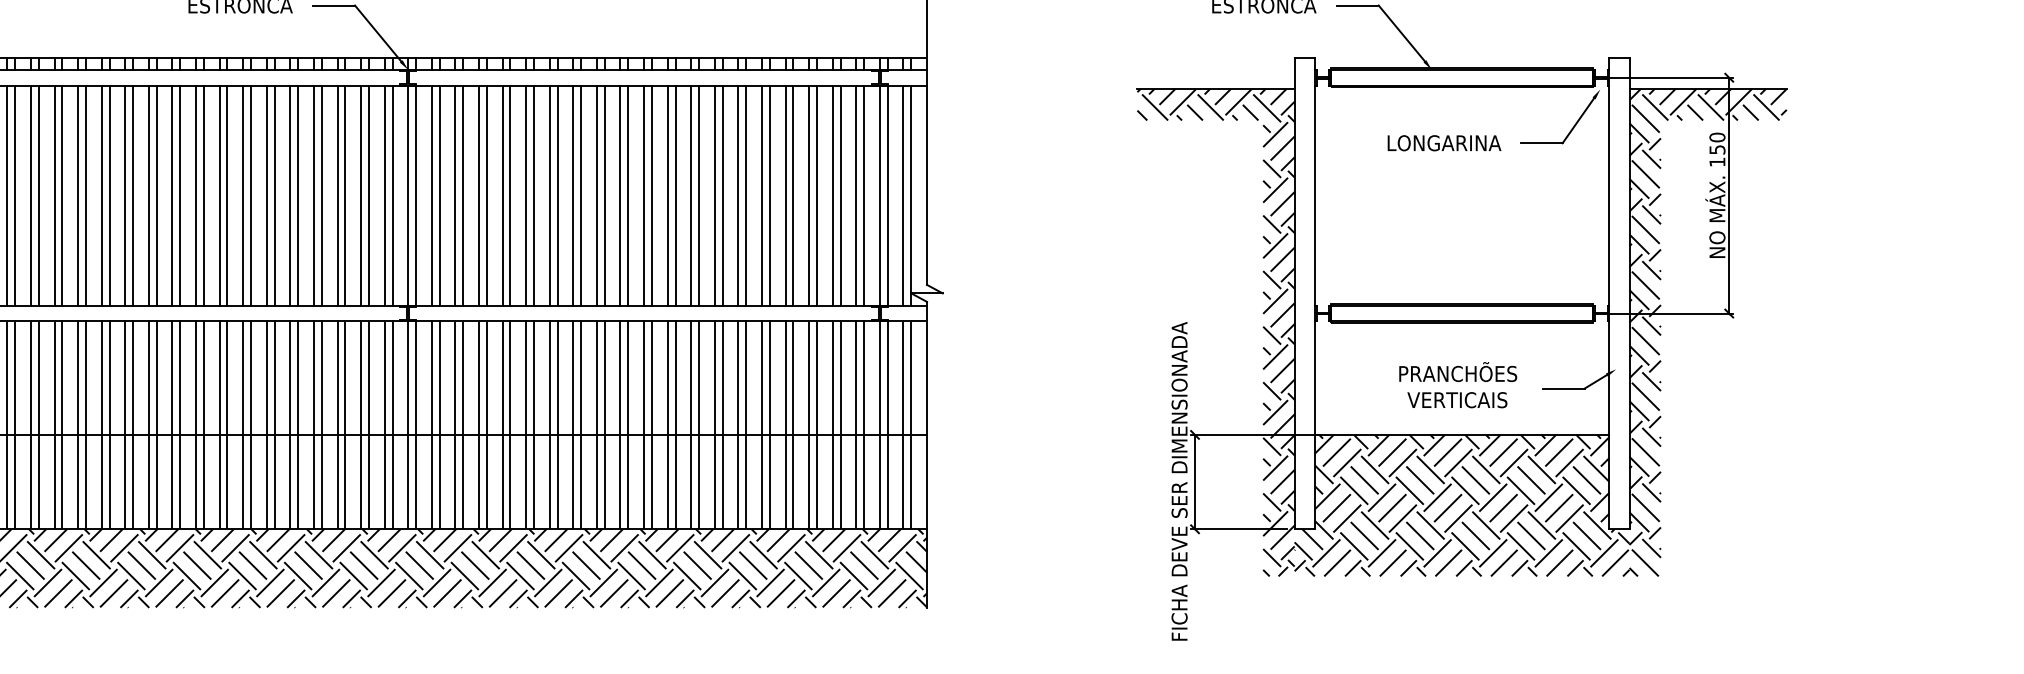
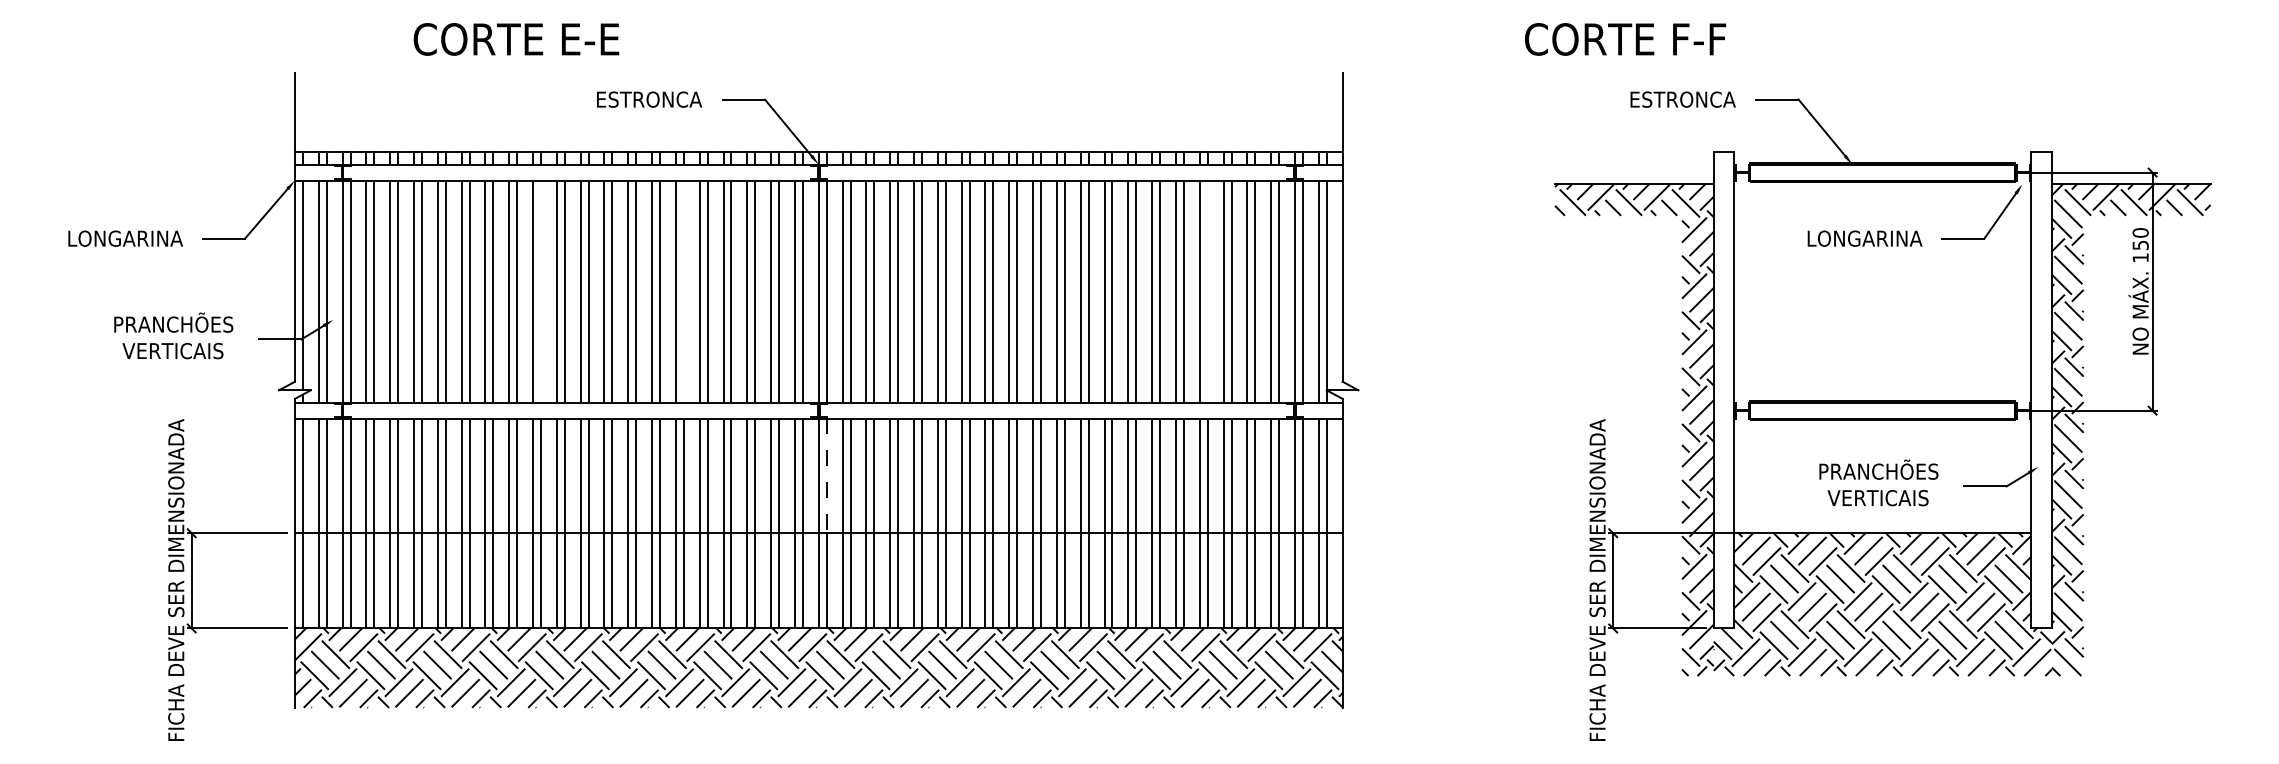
line: (132, 195) -> (540, 291), removed
line: (274, 195) -> (683, 291), removed
line: (793, 195) -> (1207, 291), removed
line: (415, 378) -> (826, 476), solid -> dashed

